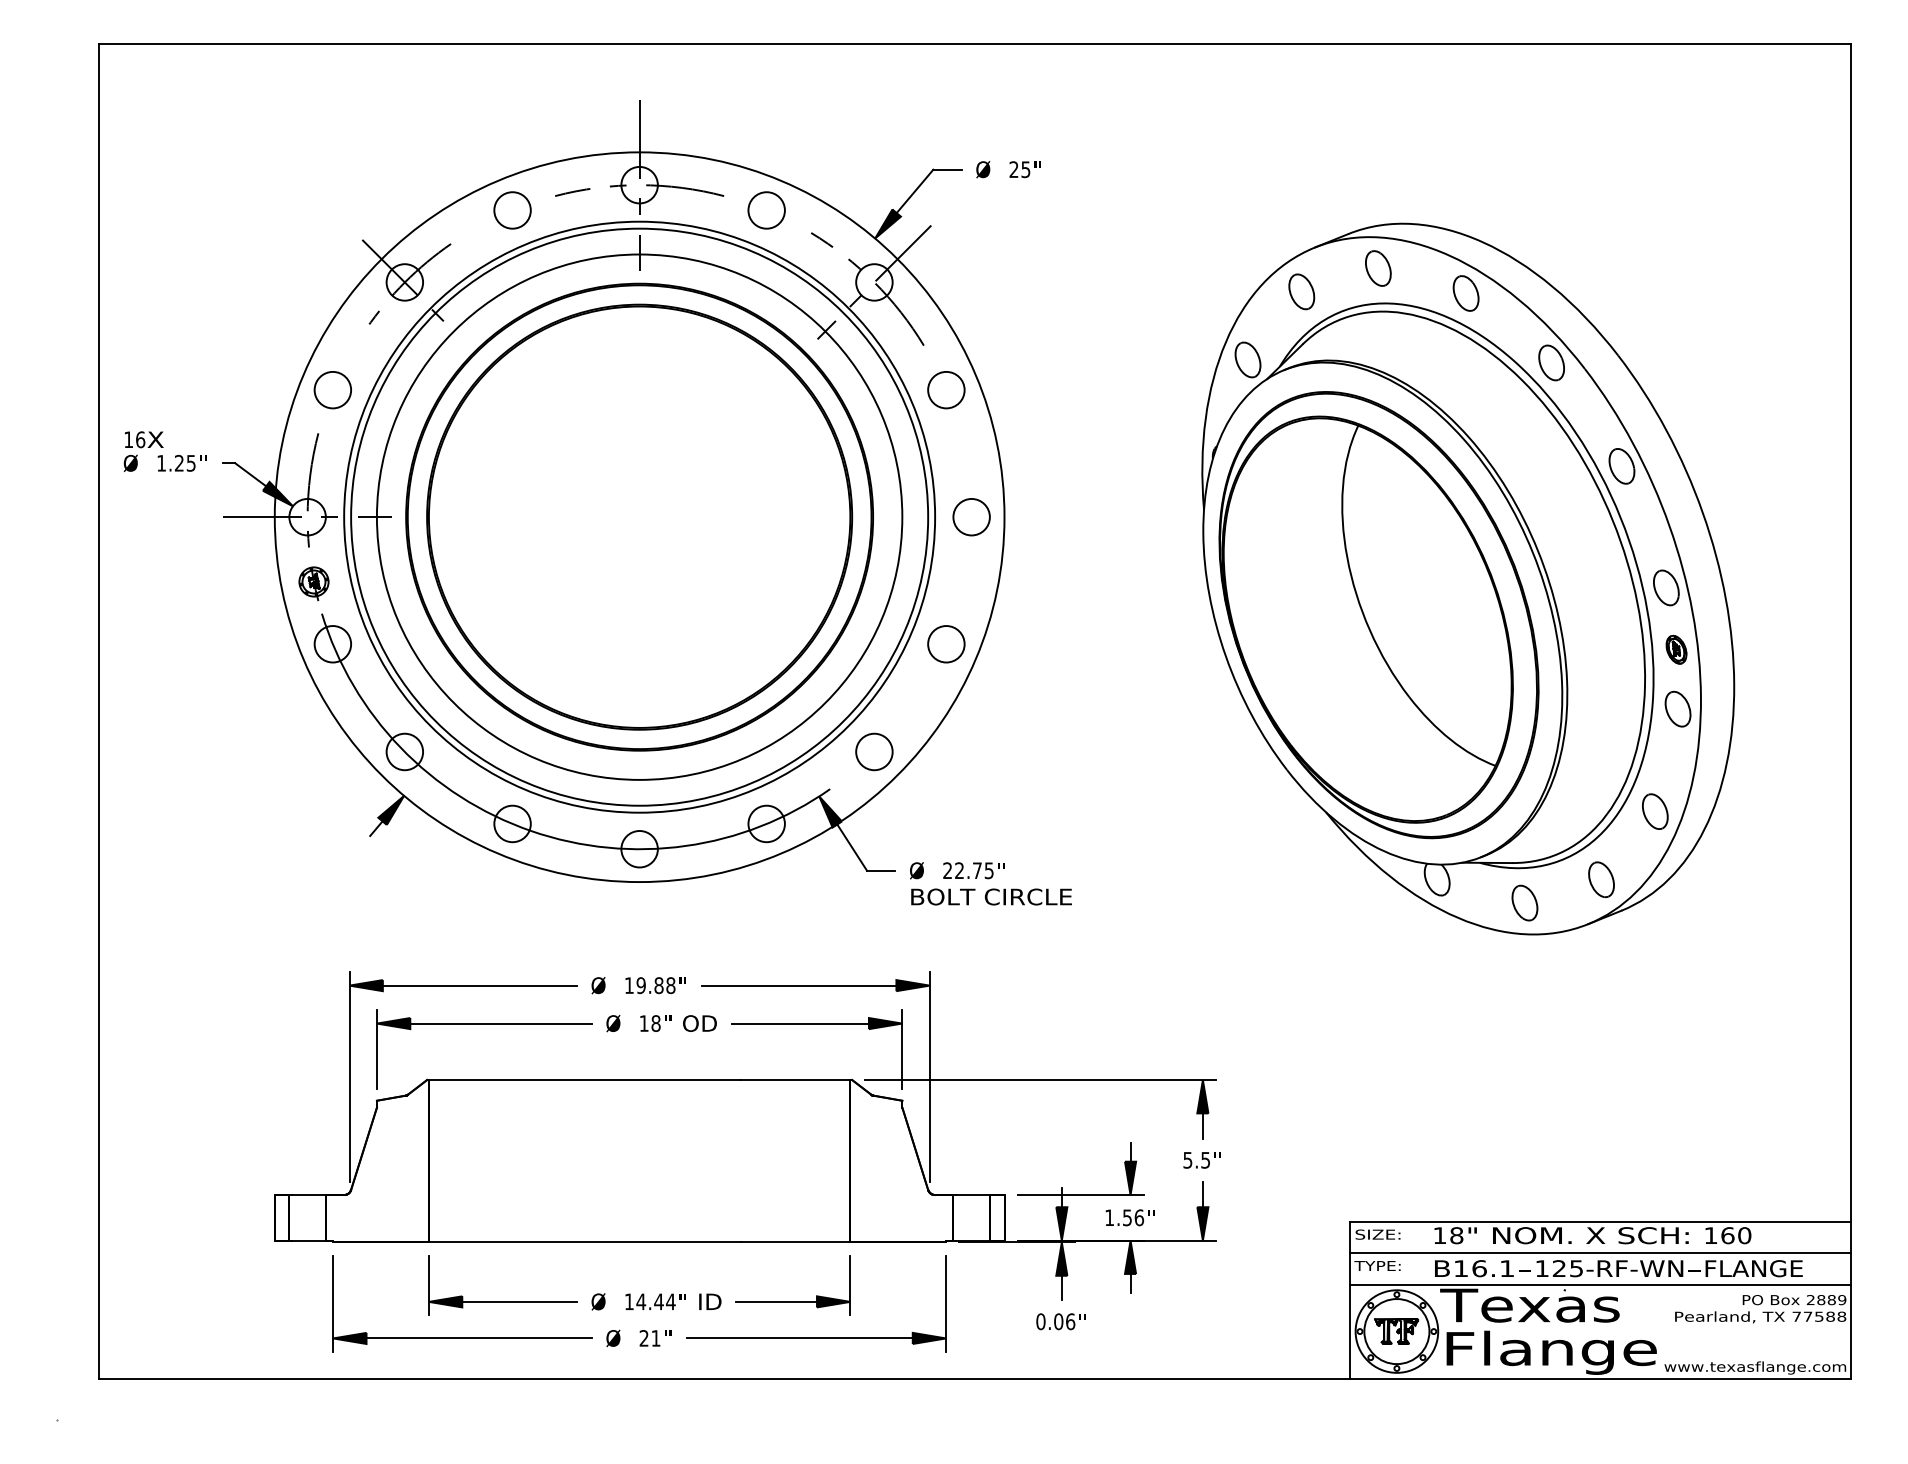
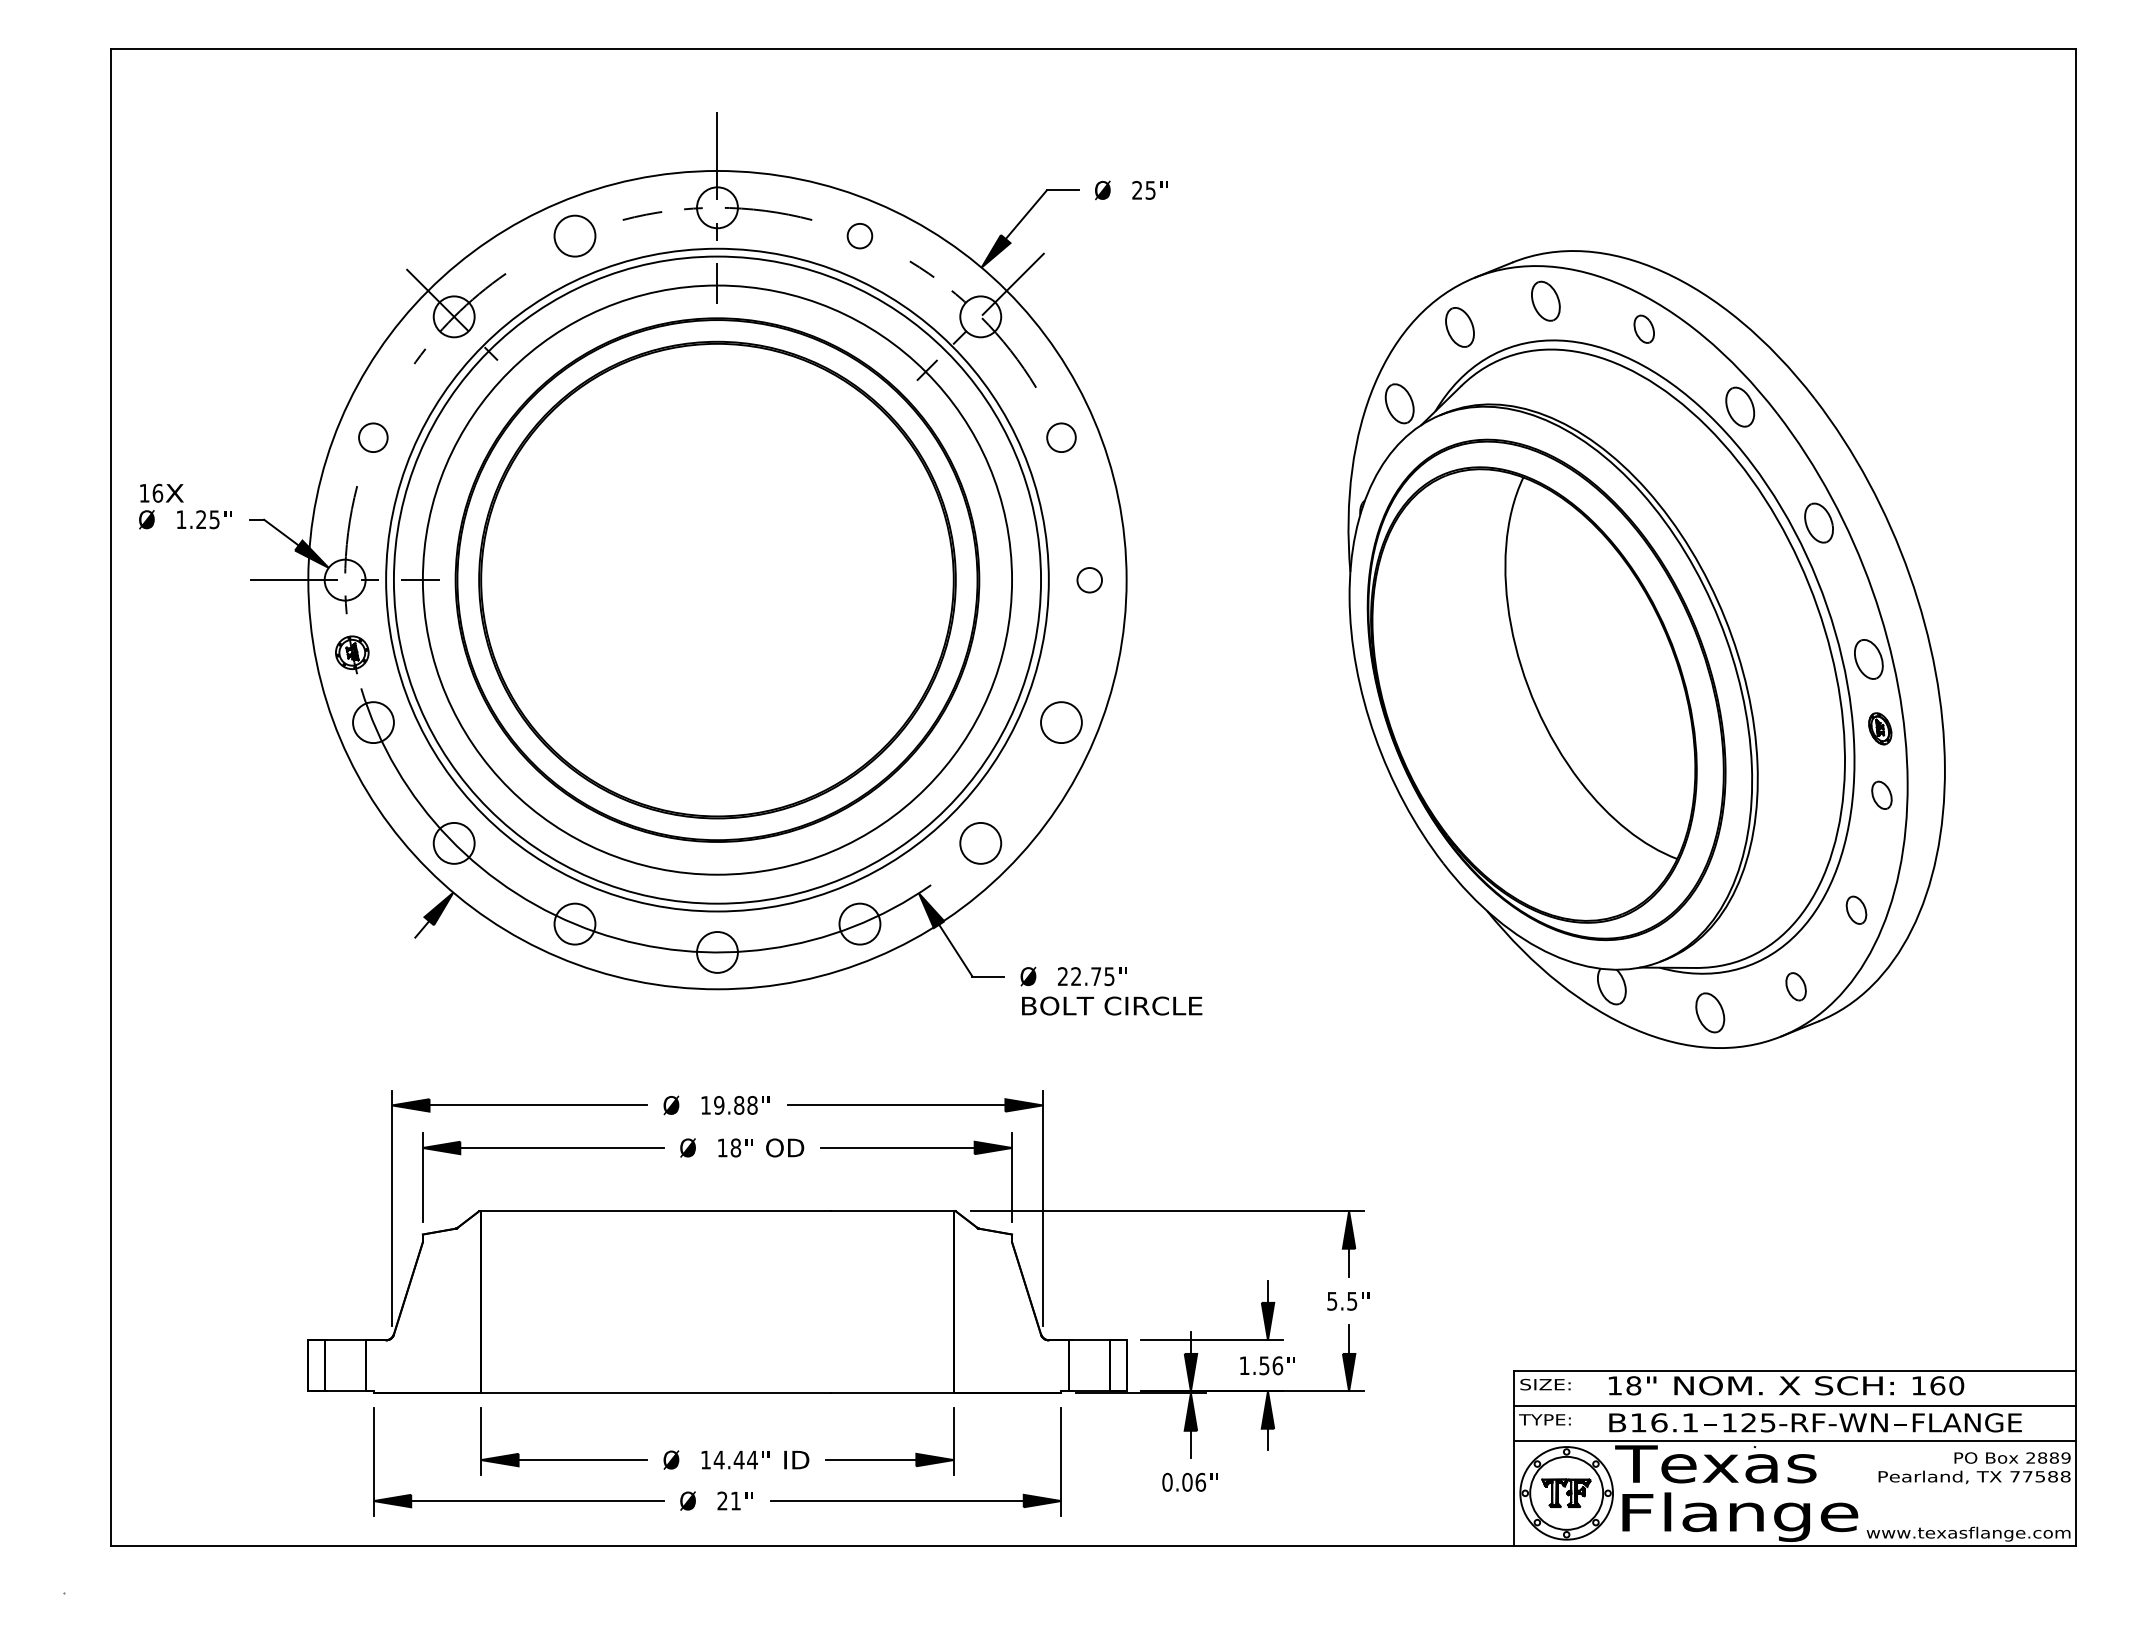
circle: (766, 210) -> (859, 236), size x0.6
part: (1465, 293) -> (1643, 329), size x0.7
circle: (332, 390) -> (373, 438), size x0.7
circle: (946, 390) -> (1061, 438), size x0.7
circle: (971, 517) -> (1089, 580), size x0.6
part: (1677, 708) -> (1881, 794), size x0.7
part: (1655, 811) -> (1856, 910), size x0.7
part: (1601, 879) -> (1796, 986), size x0.7

